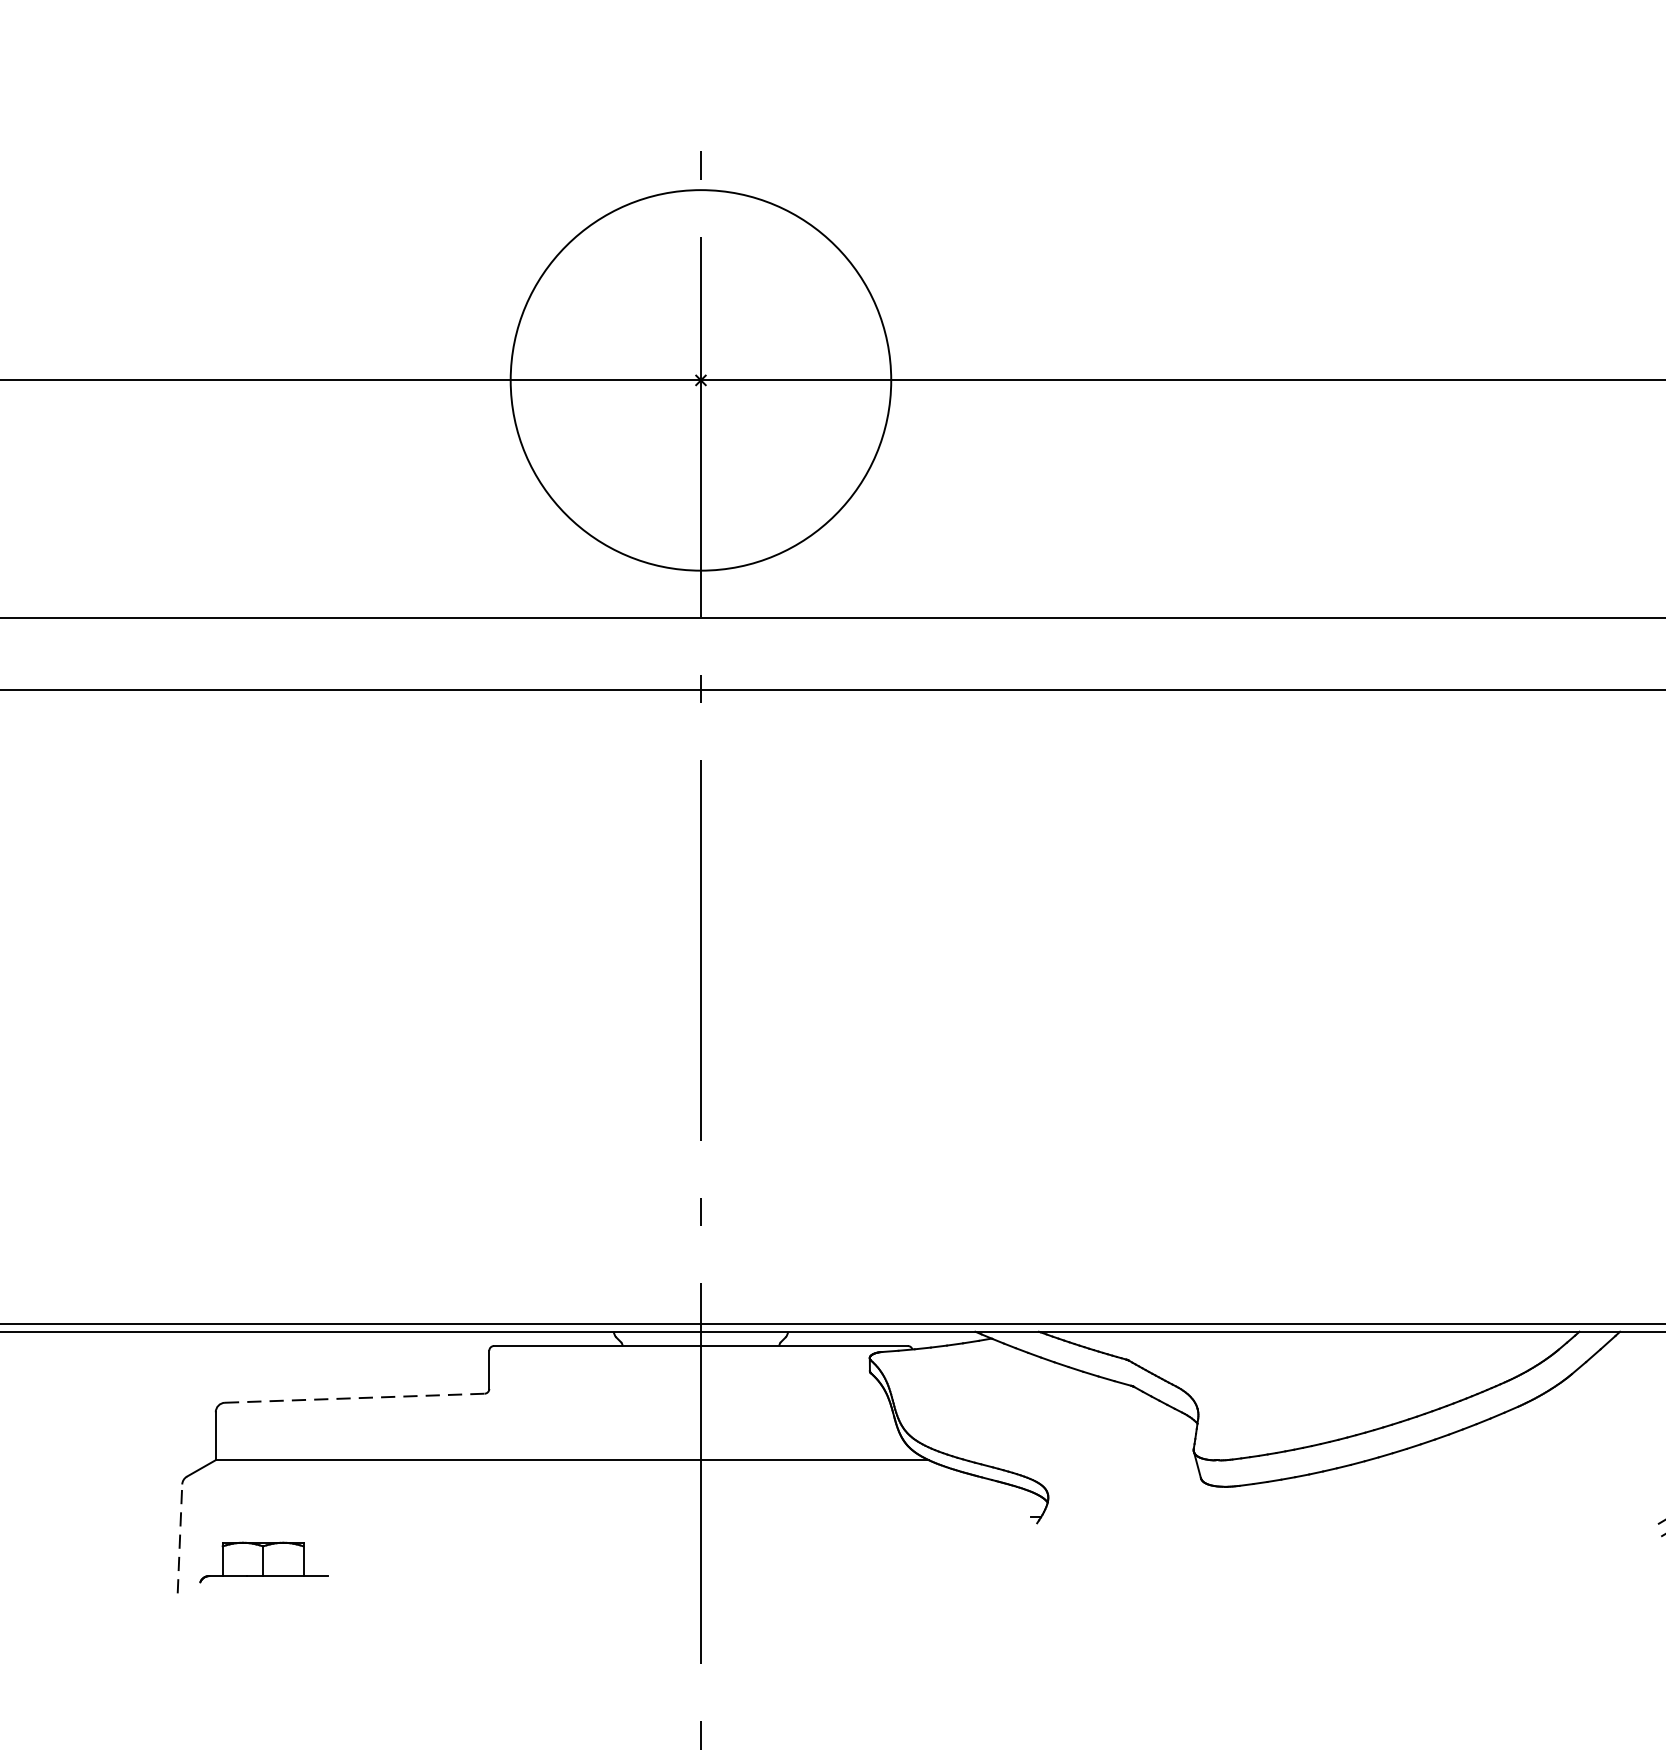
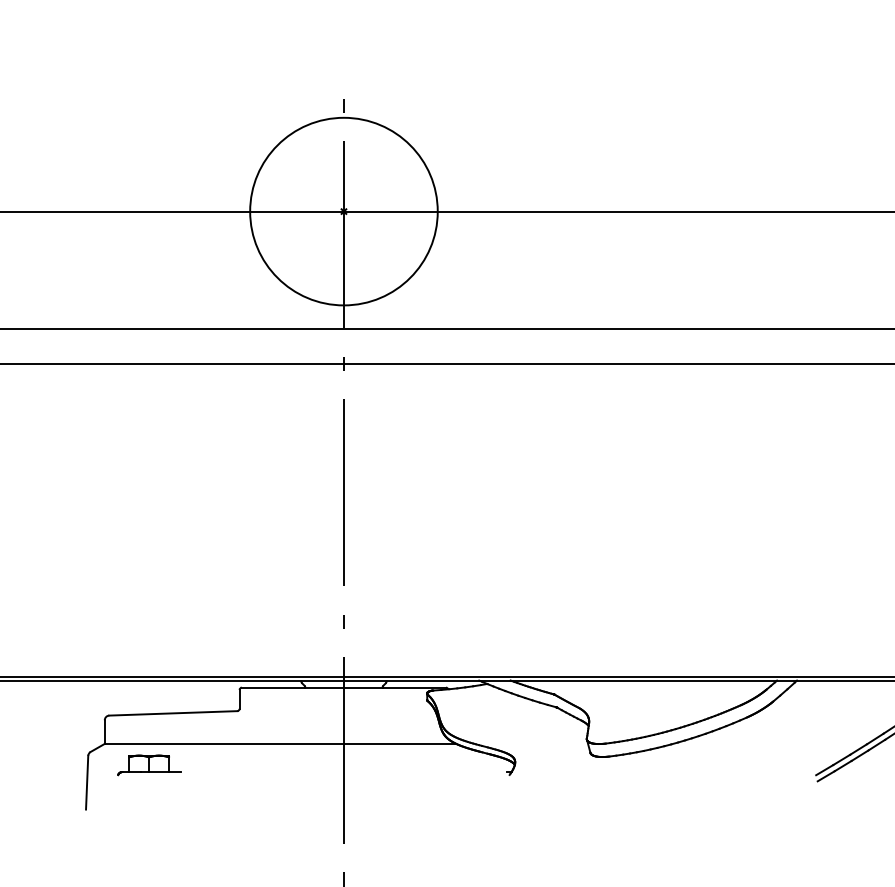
line: (355, 1398) -> (173, 713), dashed -> solid
line: (180, 1538) -> (87, 782), dashed -> solid
part: (263, 1562) -> (149, 765), moved

